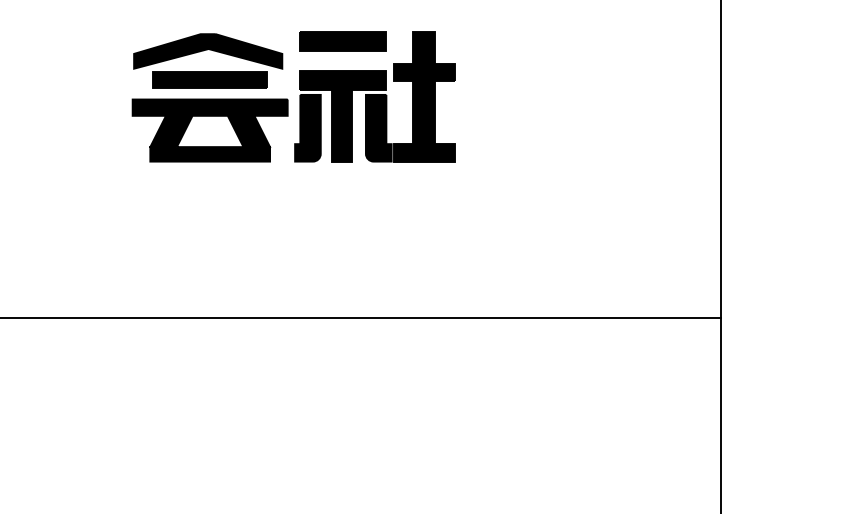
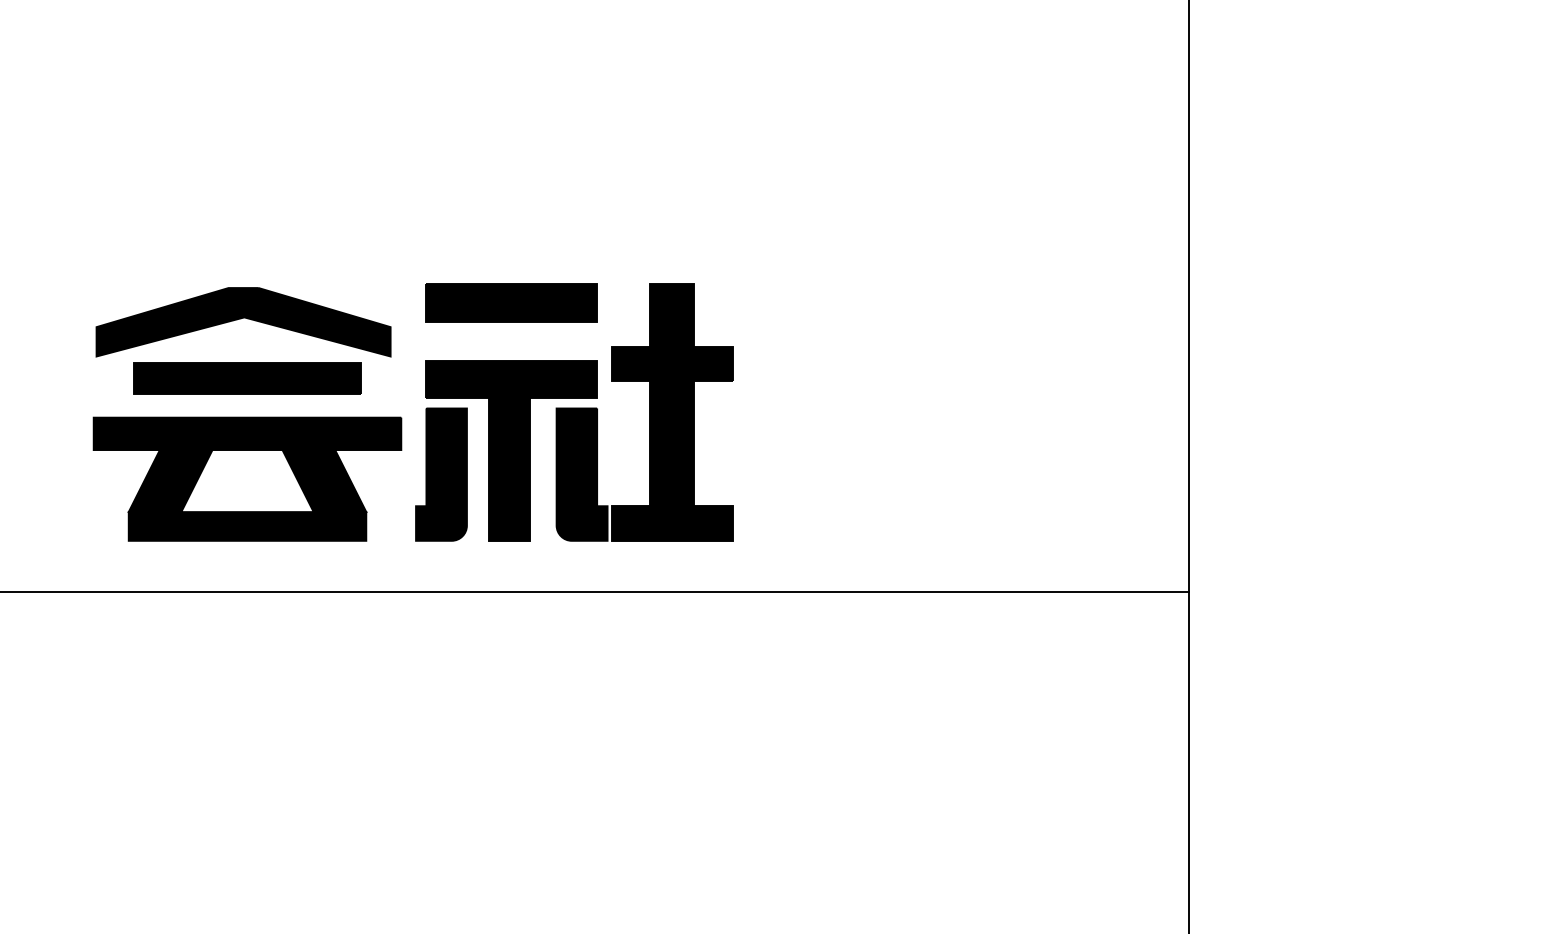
part: (293, 96) -> (412, 411), moved

